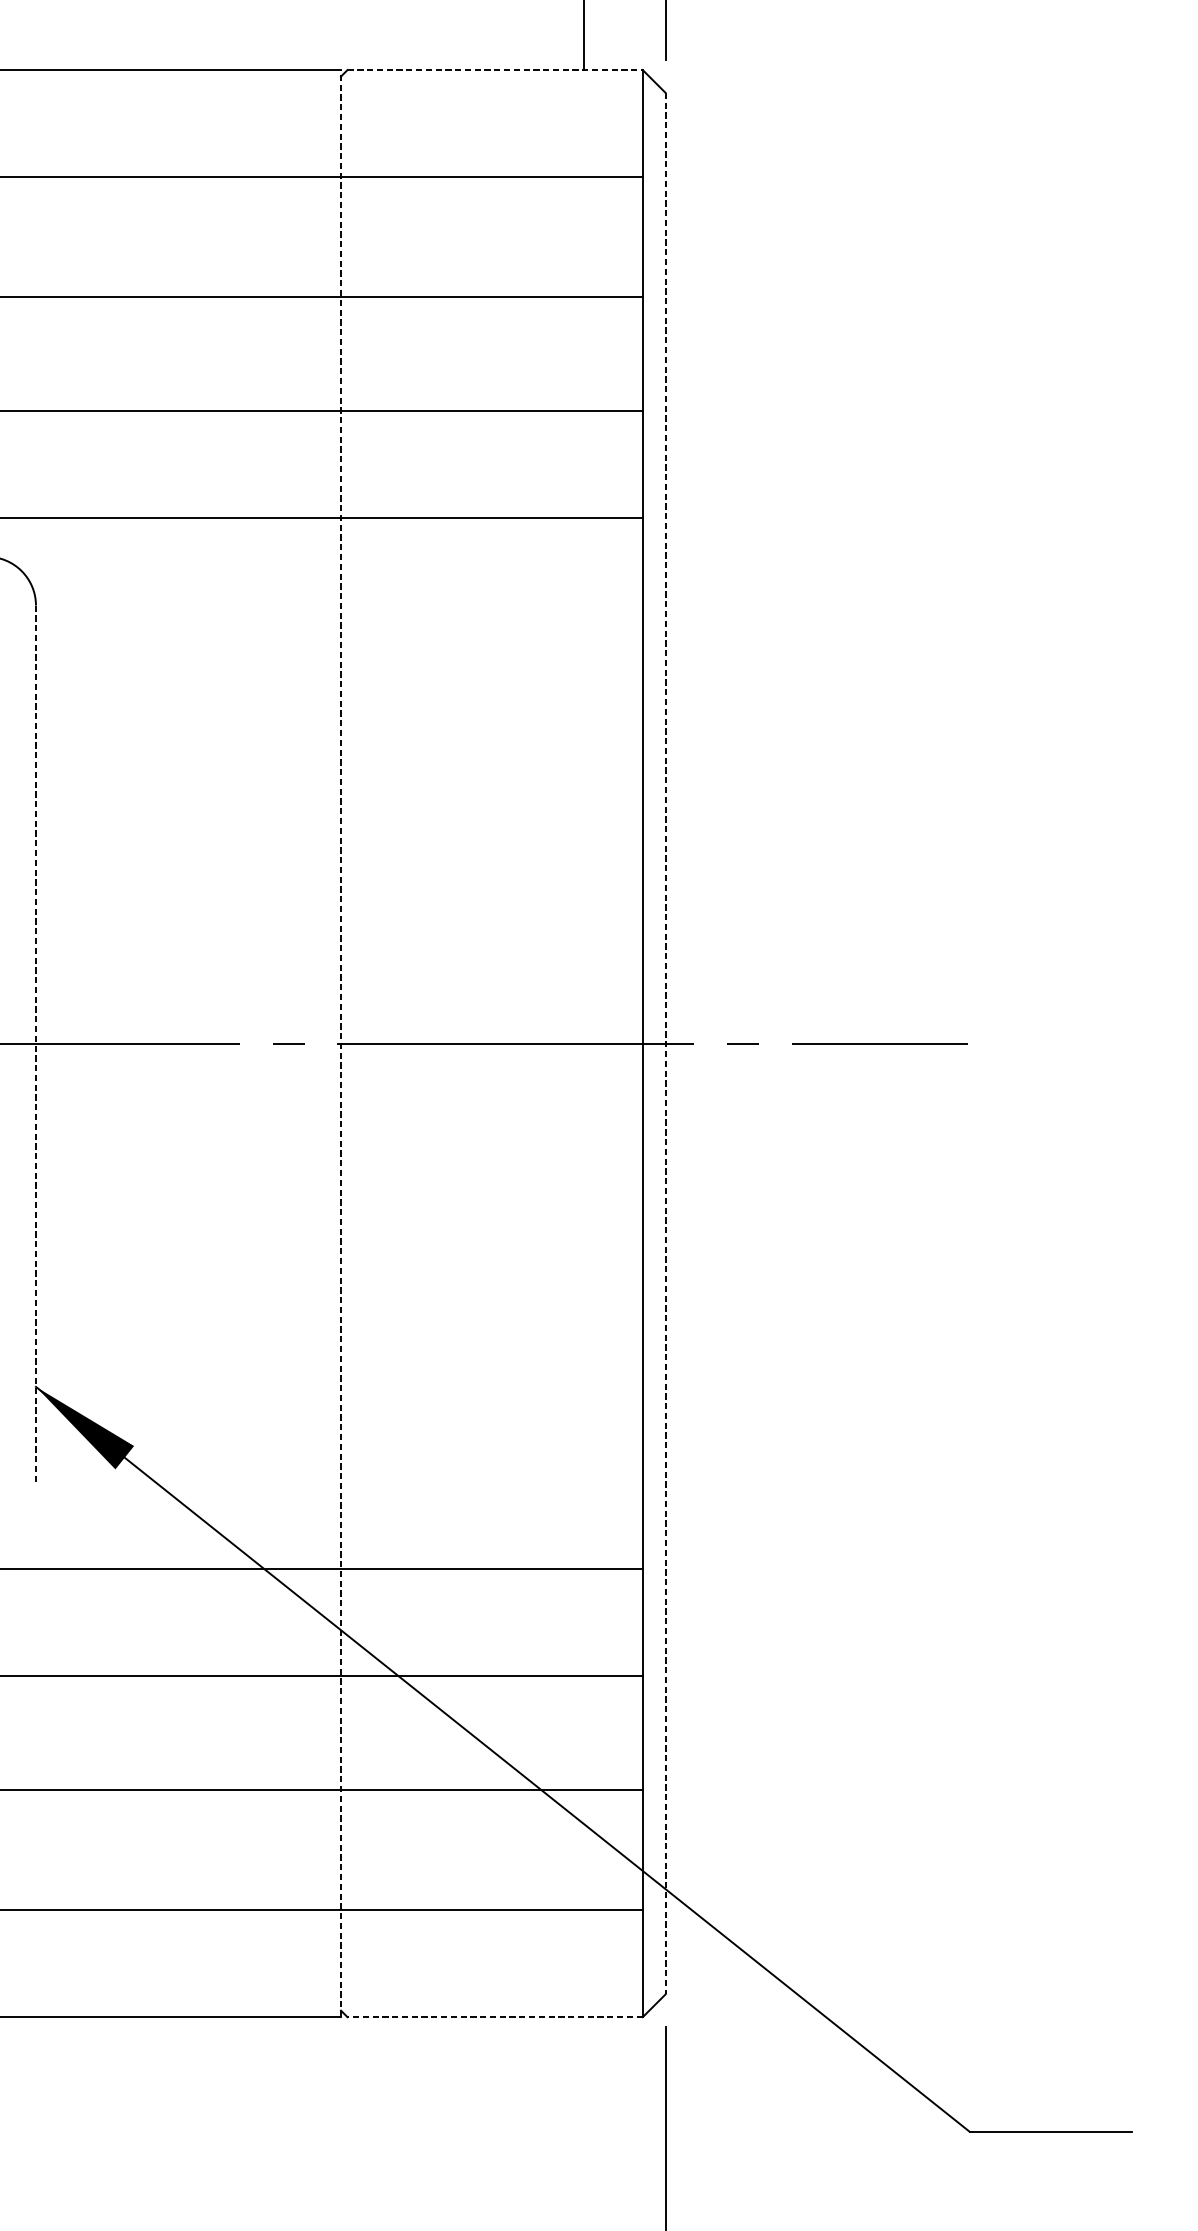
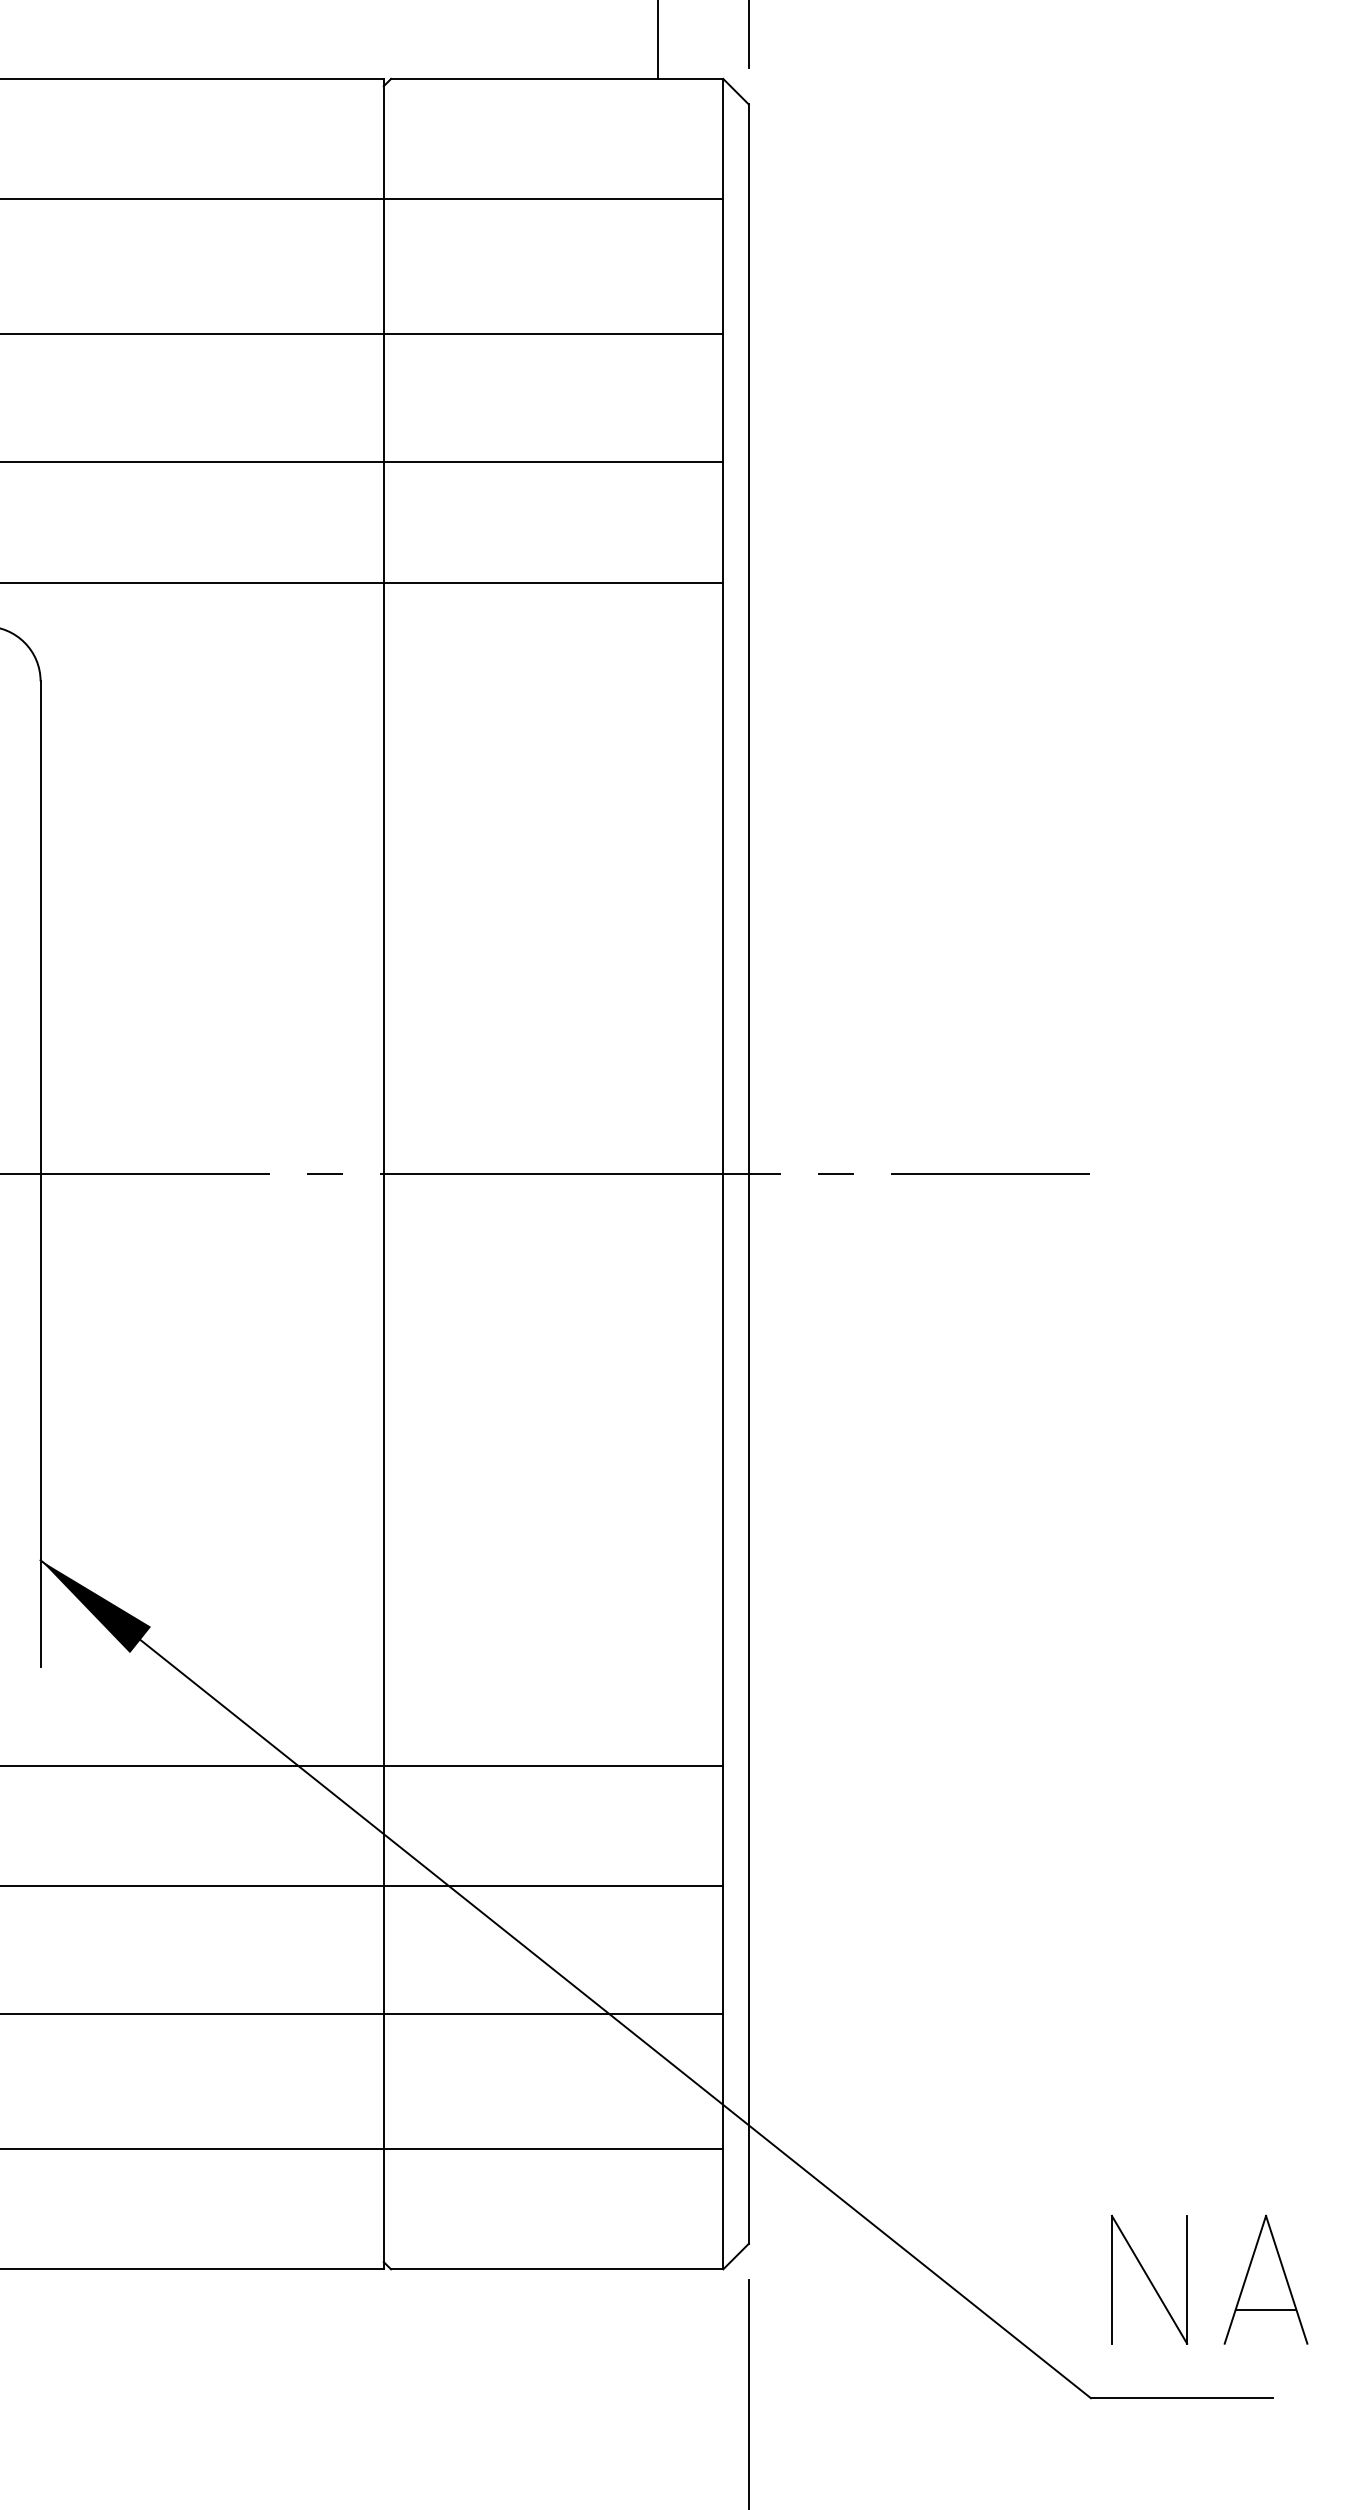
line: (495, 69) -> (557, 78), dashed -> solid
line: (35, 1043) -> (40, 1174), dashed -> solid
line: (340, 1043) -> (383, 1173), dashed -> solid
line: (665, 1043) -> (748, 1174), dashed -> solid
line: (494, 2017) -> (556, 2269), dashed -> solid
part: (1021, 2026) -> (1149, 2279), added
part: (1124, 2026) -> (1265, 2279), added

